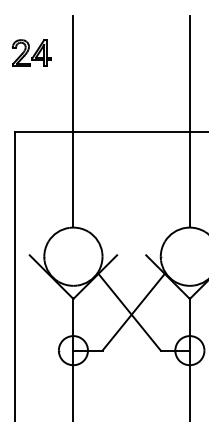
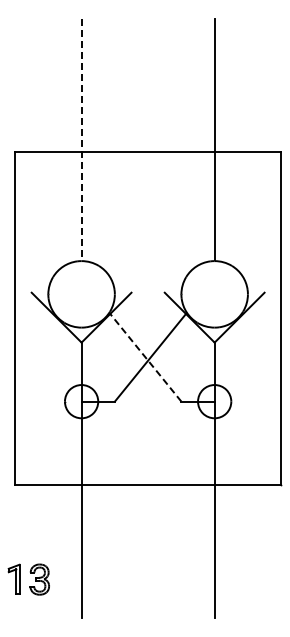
part: (31, 52) -> (33, 61), removed
line: (73, 121) -> (81, 139), solid -> dashed
line: (129, 311) -> (145, 357), solid -> dashed

